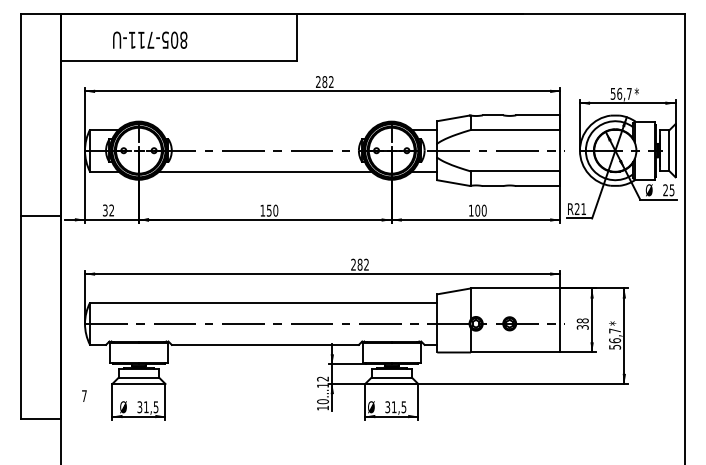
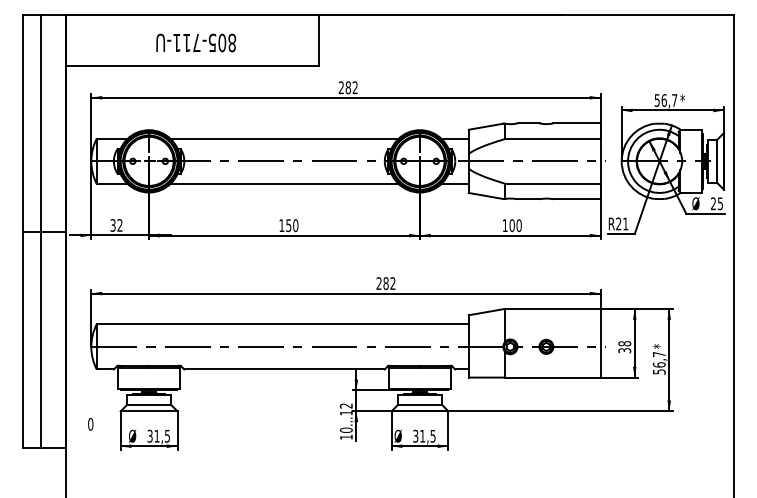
text: (150, 39) -> (196, 42), moved
line: (265, 129) -> (284, 138), added
line: (37, 216) -> (40, 231), added
text: (84, 395) -> (90, 423), 7 -> 0

